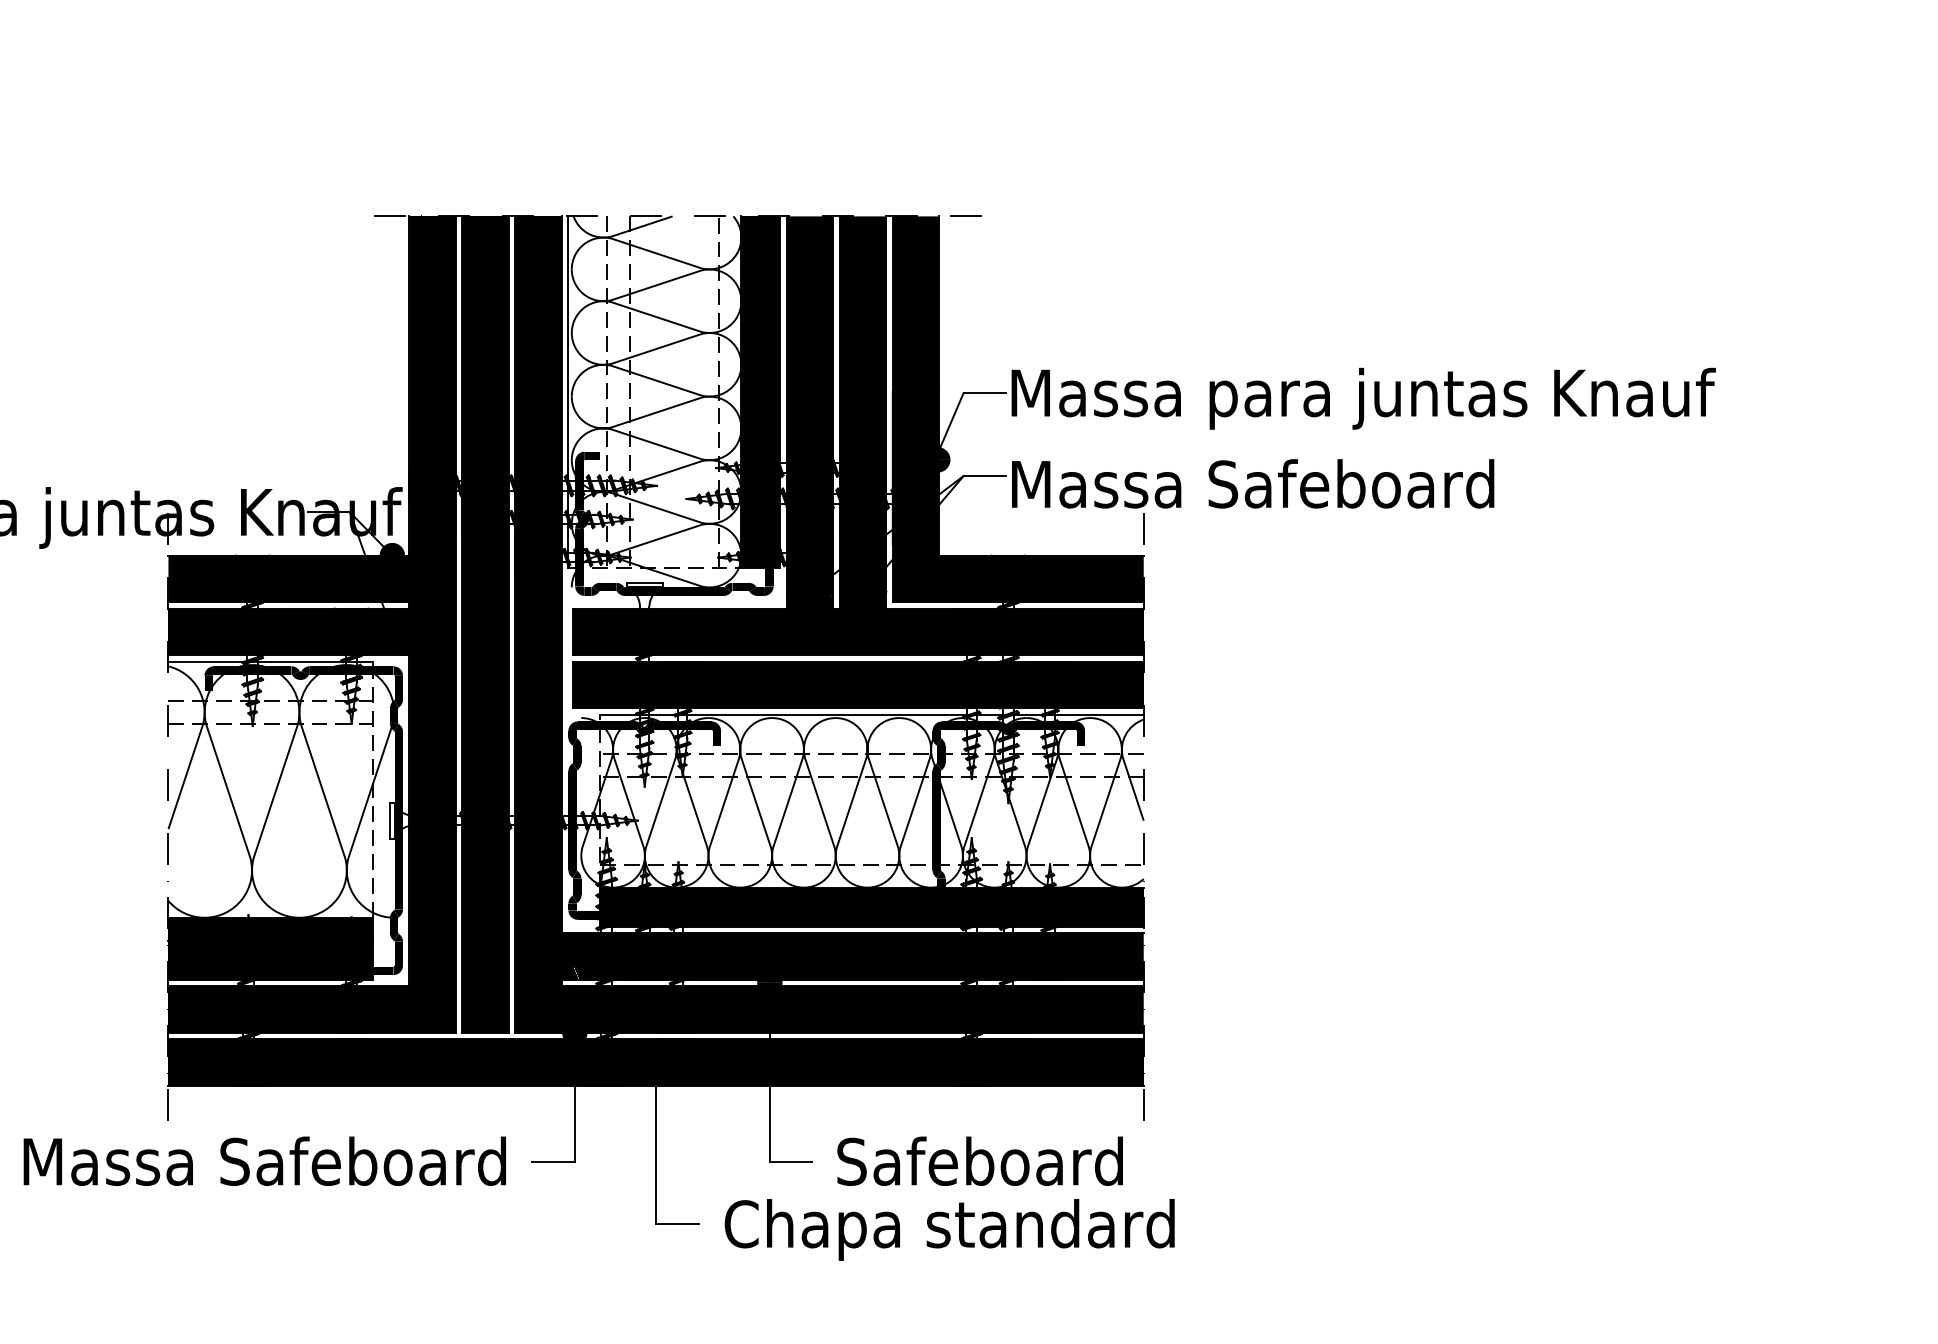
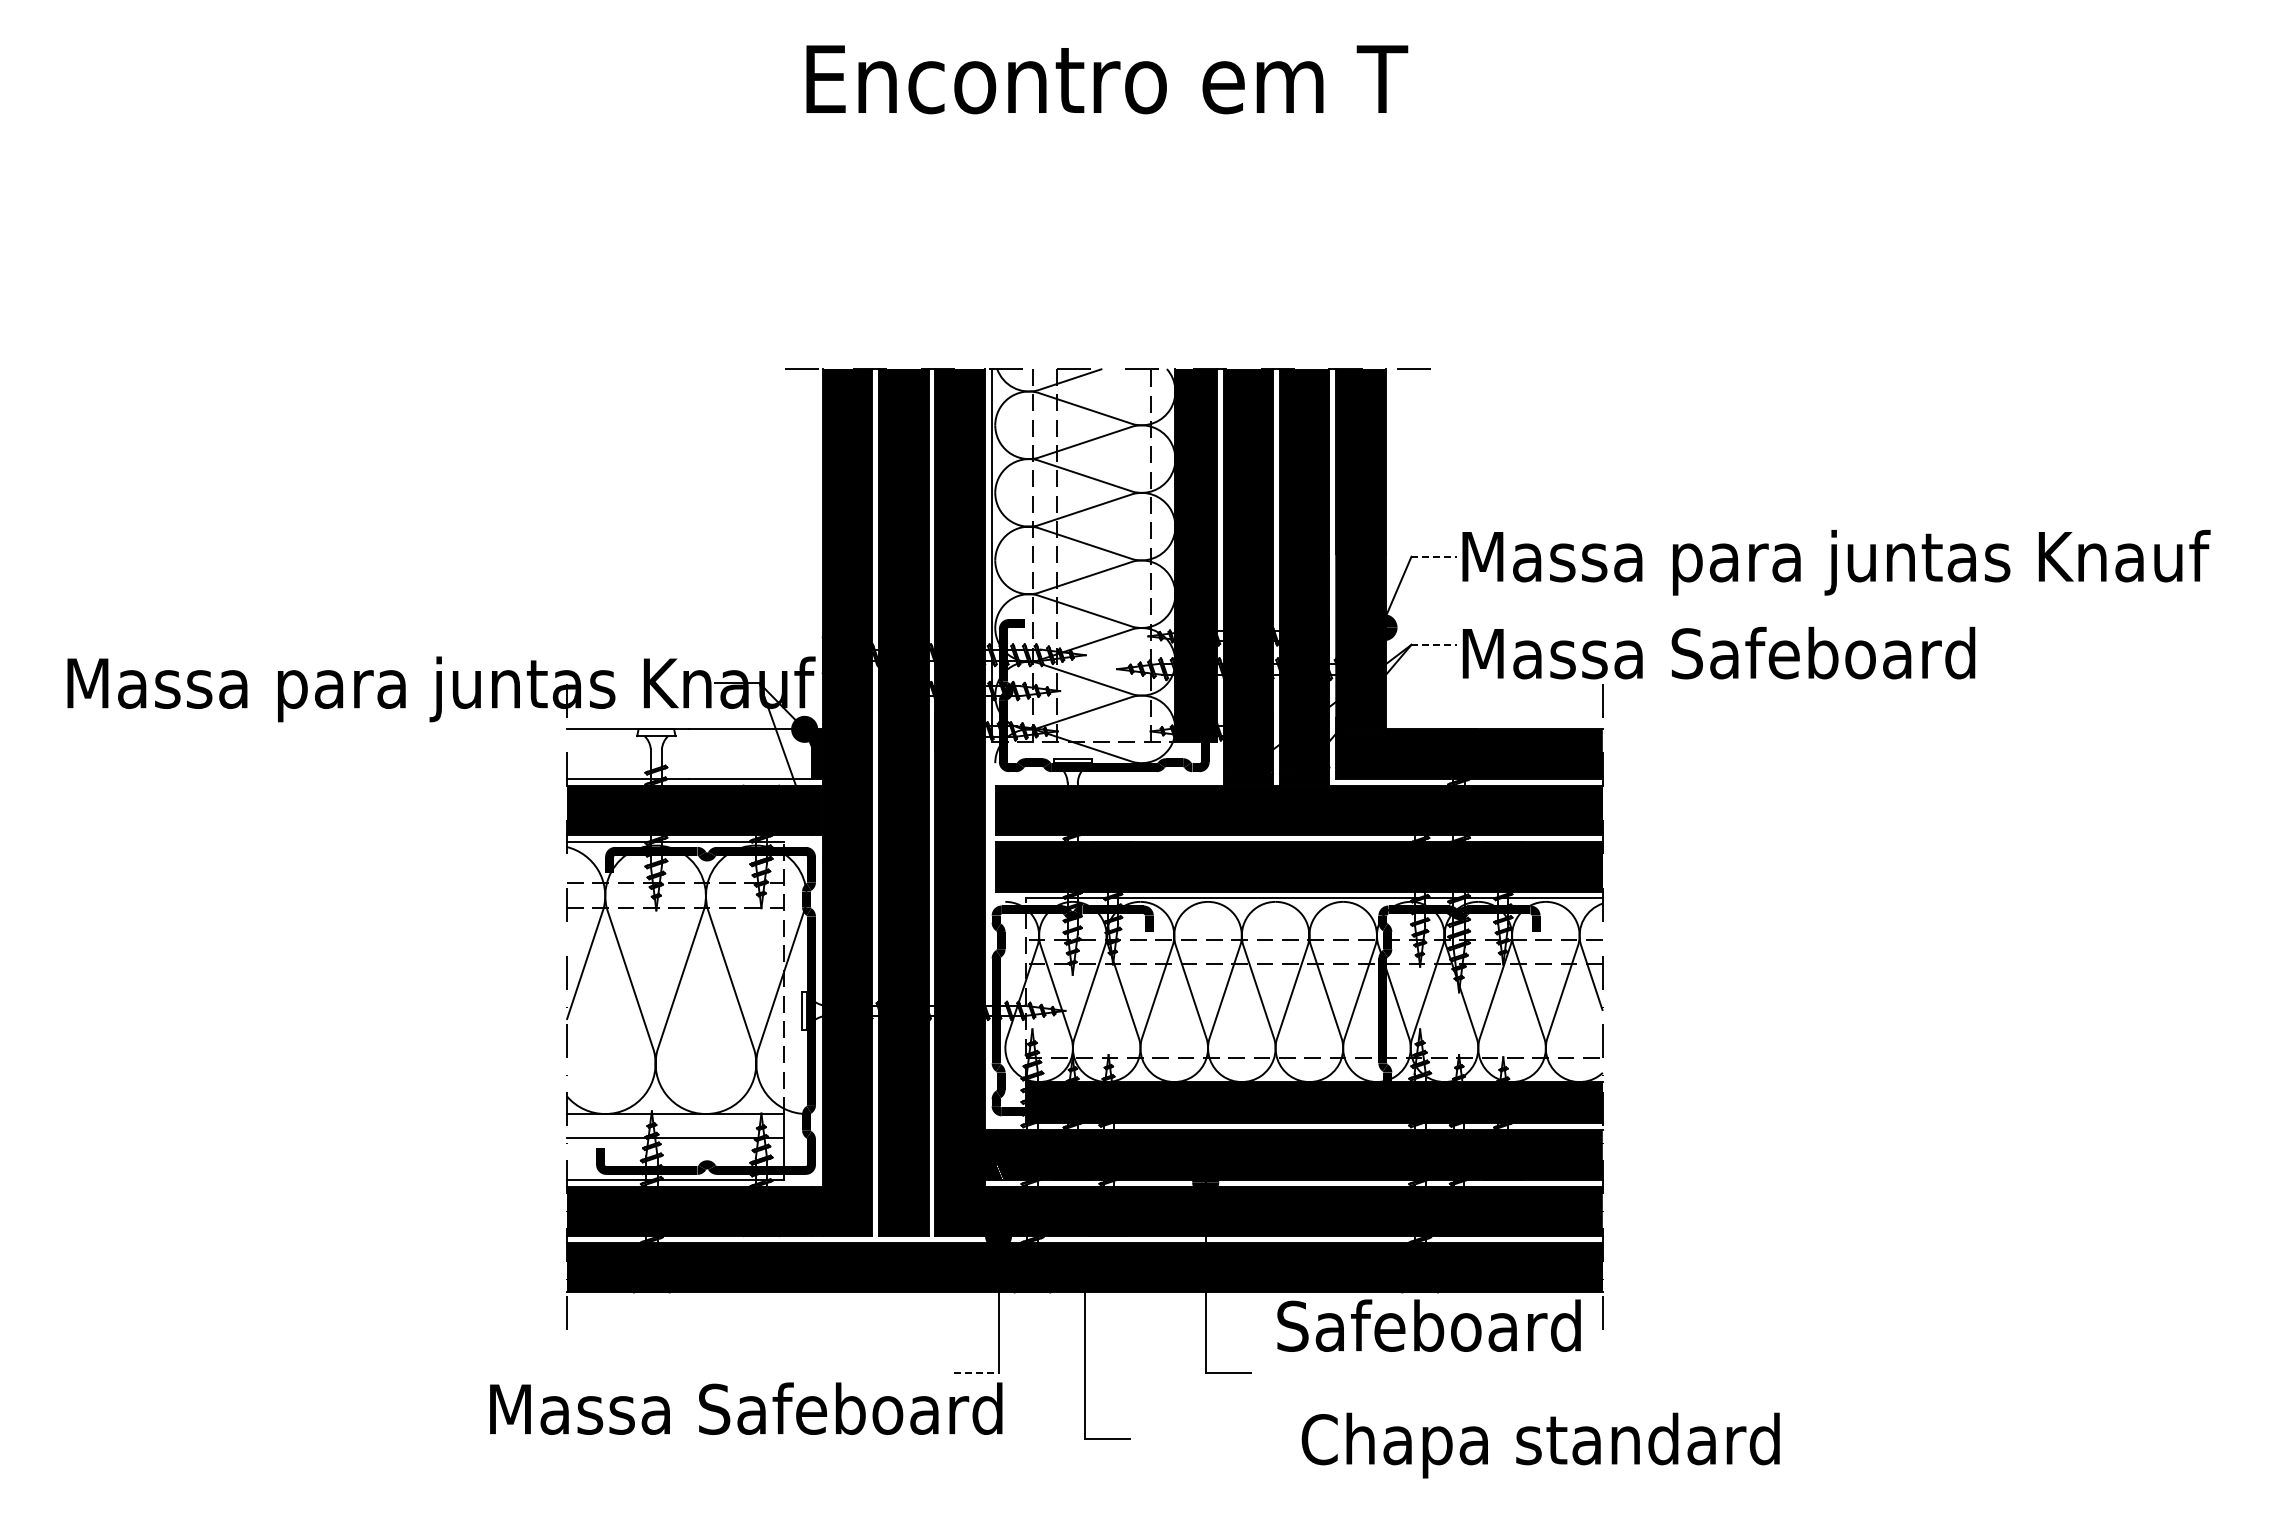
line: (984, 392) -> (1433, 556), solid -> dashed
line: (984, 475) -> (1433, 644), solid -> dashed
fill: (283, 578) -> (688, 753), removed
fill: (270, 948) -> (675, 1146), removed
text: (265, 1161) -> (746, 1408), moved
text: (979, 1161) -> (1428, 1325), moved
line: (554, 1162) -> (976, 1373), solid -> dashed
text: (949, 1229) -> (1540, 1445), moved

